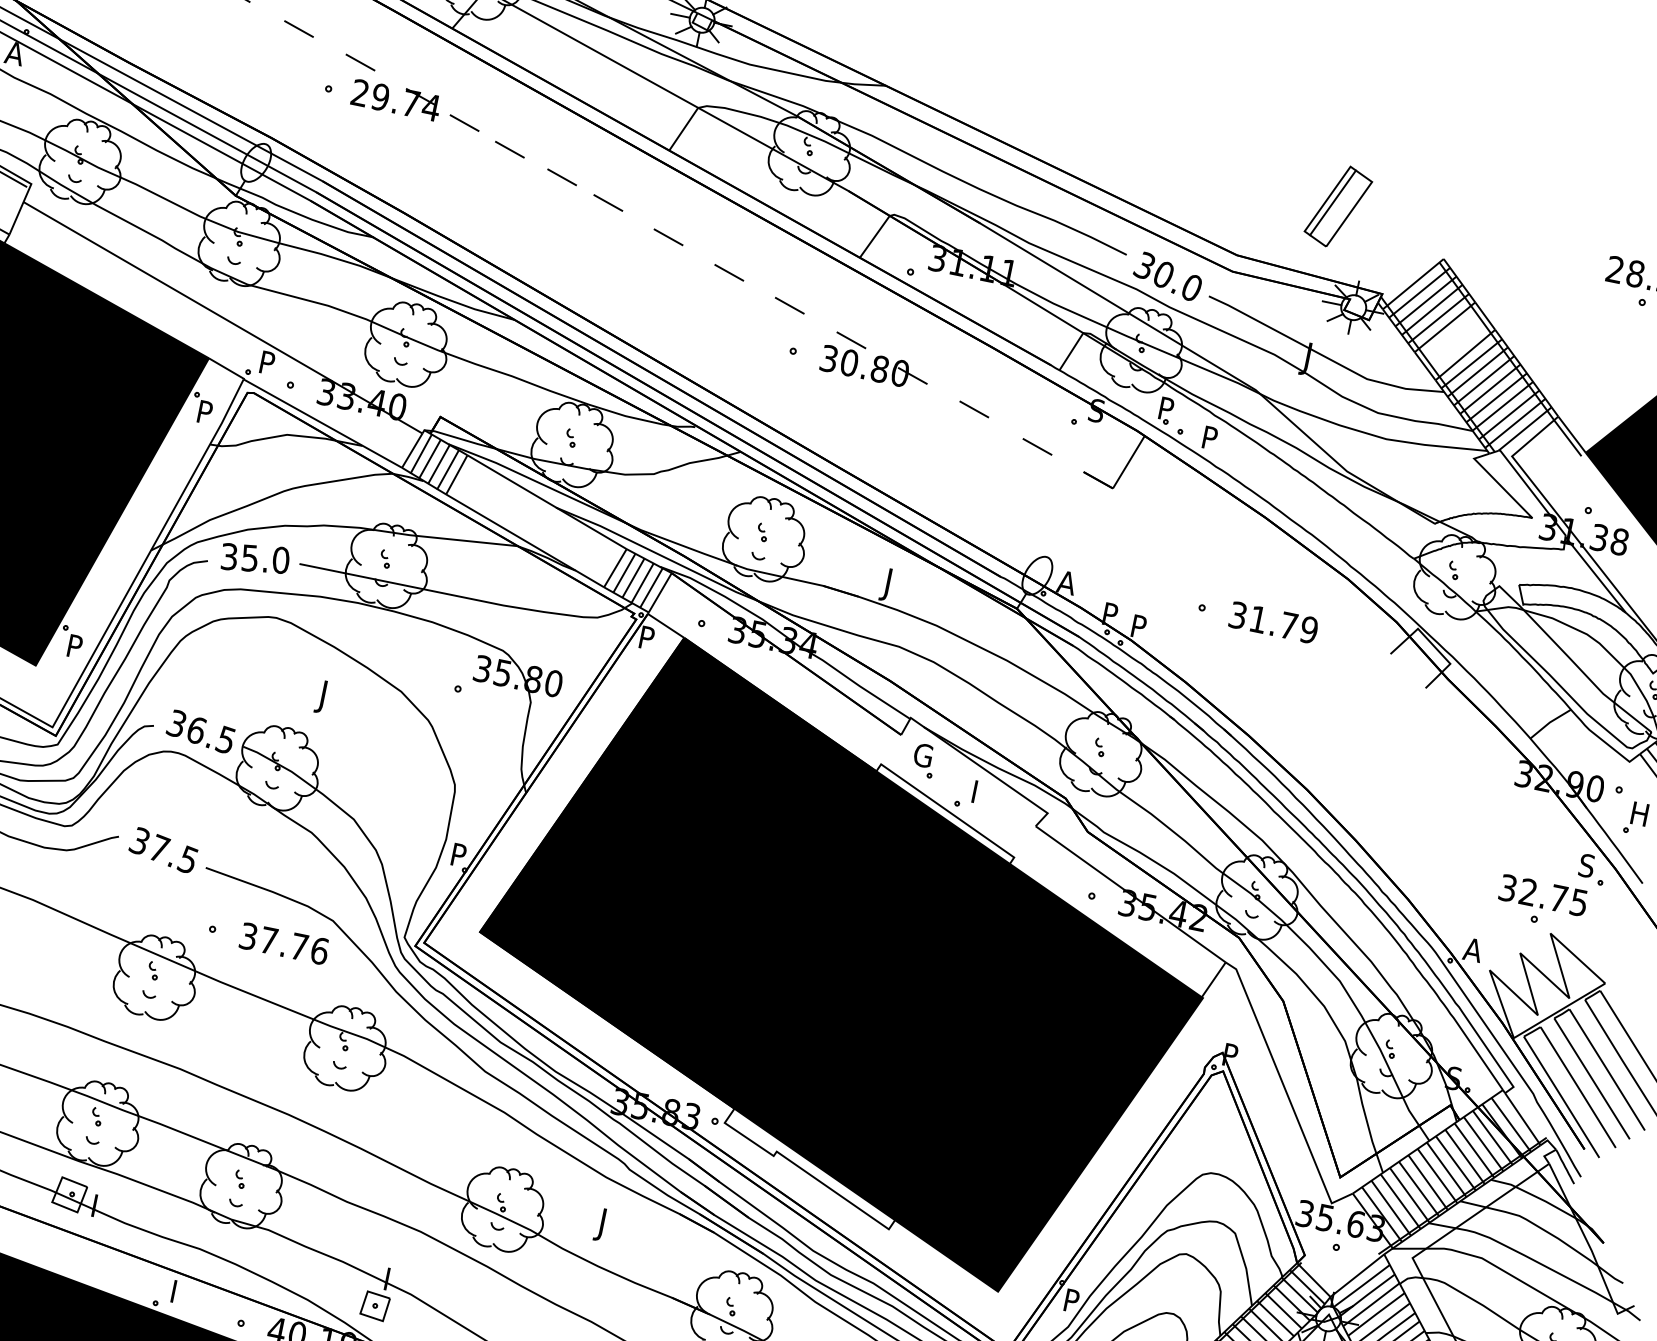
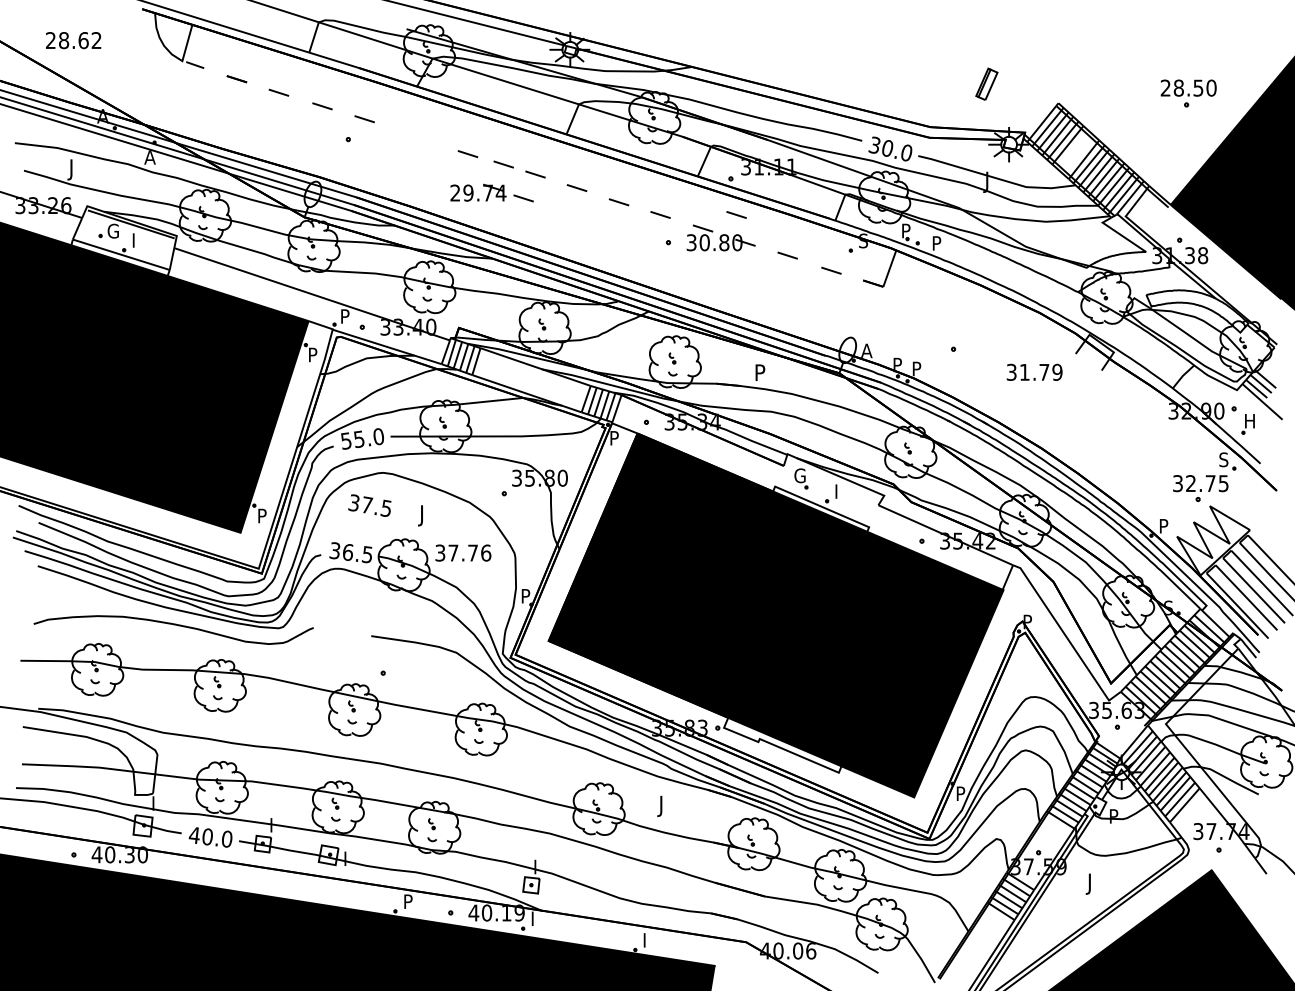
part: (416, 103) -> (491, 192), moved
part: (1337, 206) -> (986, 84), size x0.6
line: (907, 329) -> (736, 214), added
text: (229, 555) -> (346, 440), 35.0 -> 55.0
text: (891, 584) -> (758, 374), J -> P
text: (1273, 621) -> (1034, 371), moved
text: (162, 849) -> (369, 505), moved
text: (284, 942) -> (463, 552), moved
text: (1471, 950) -> (1163, 526), A -> P
text: (181, 1287) -> (409, 898), I -> P

